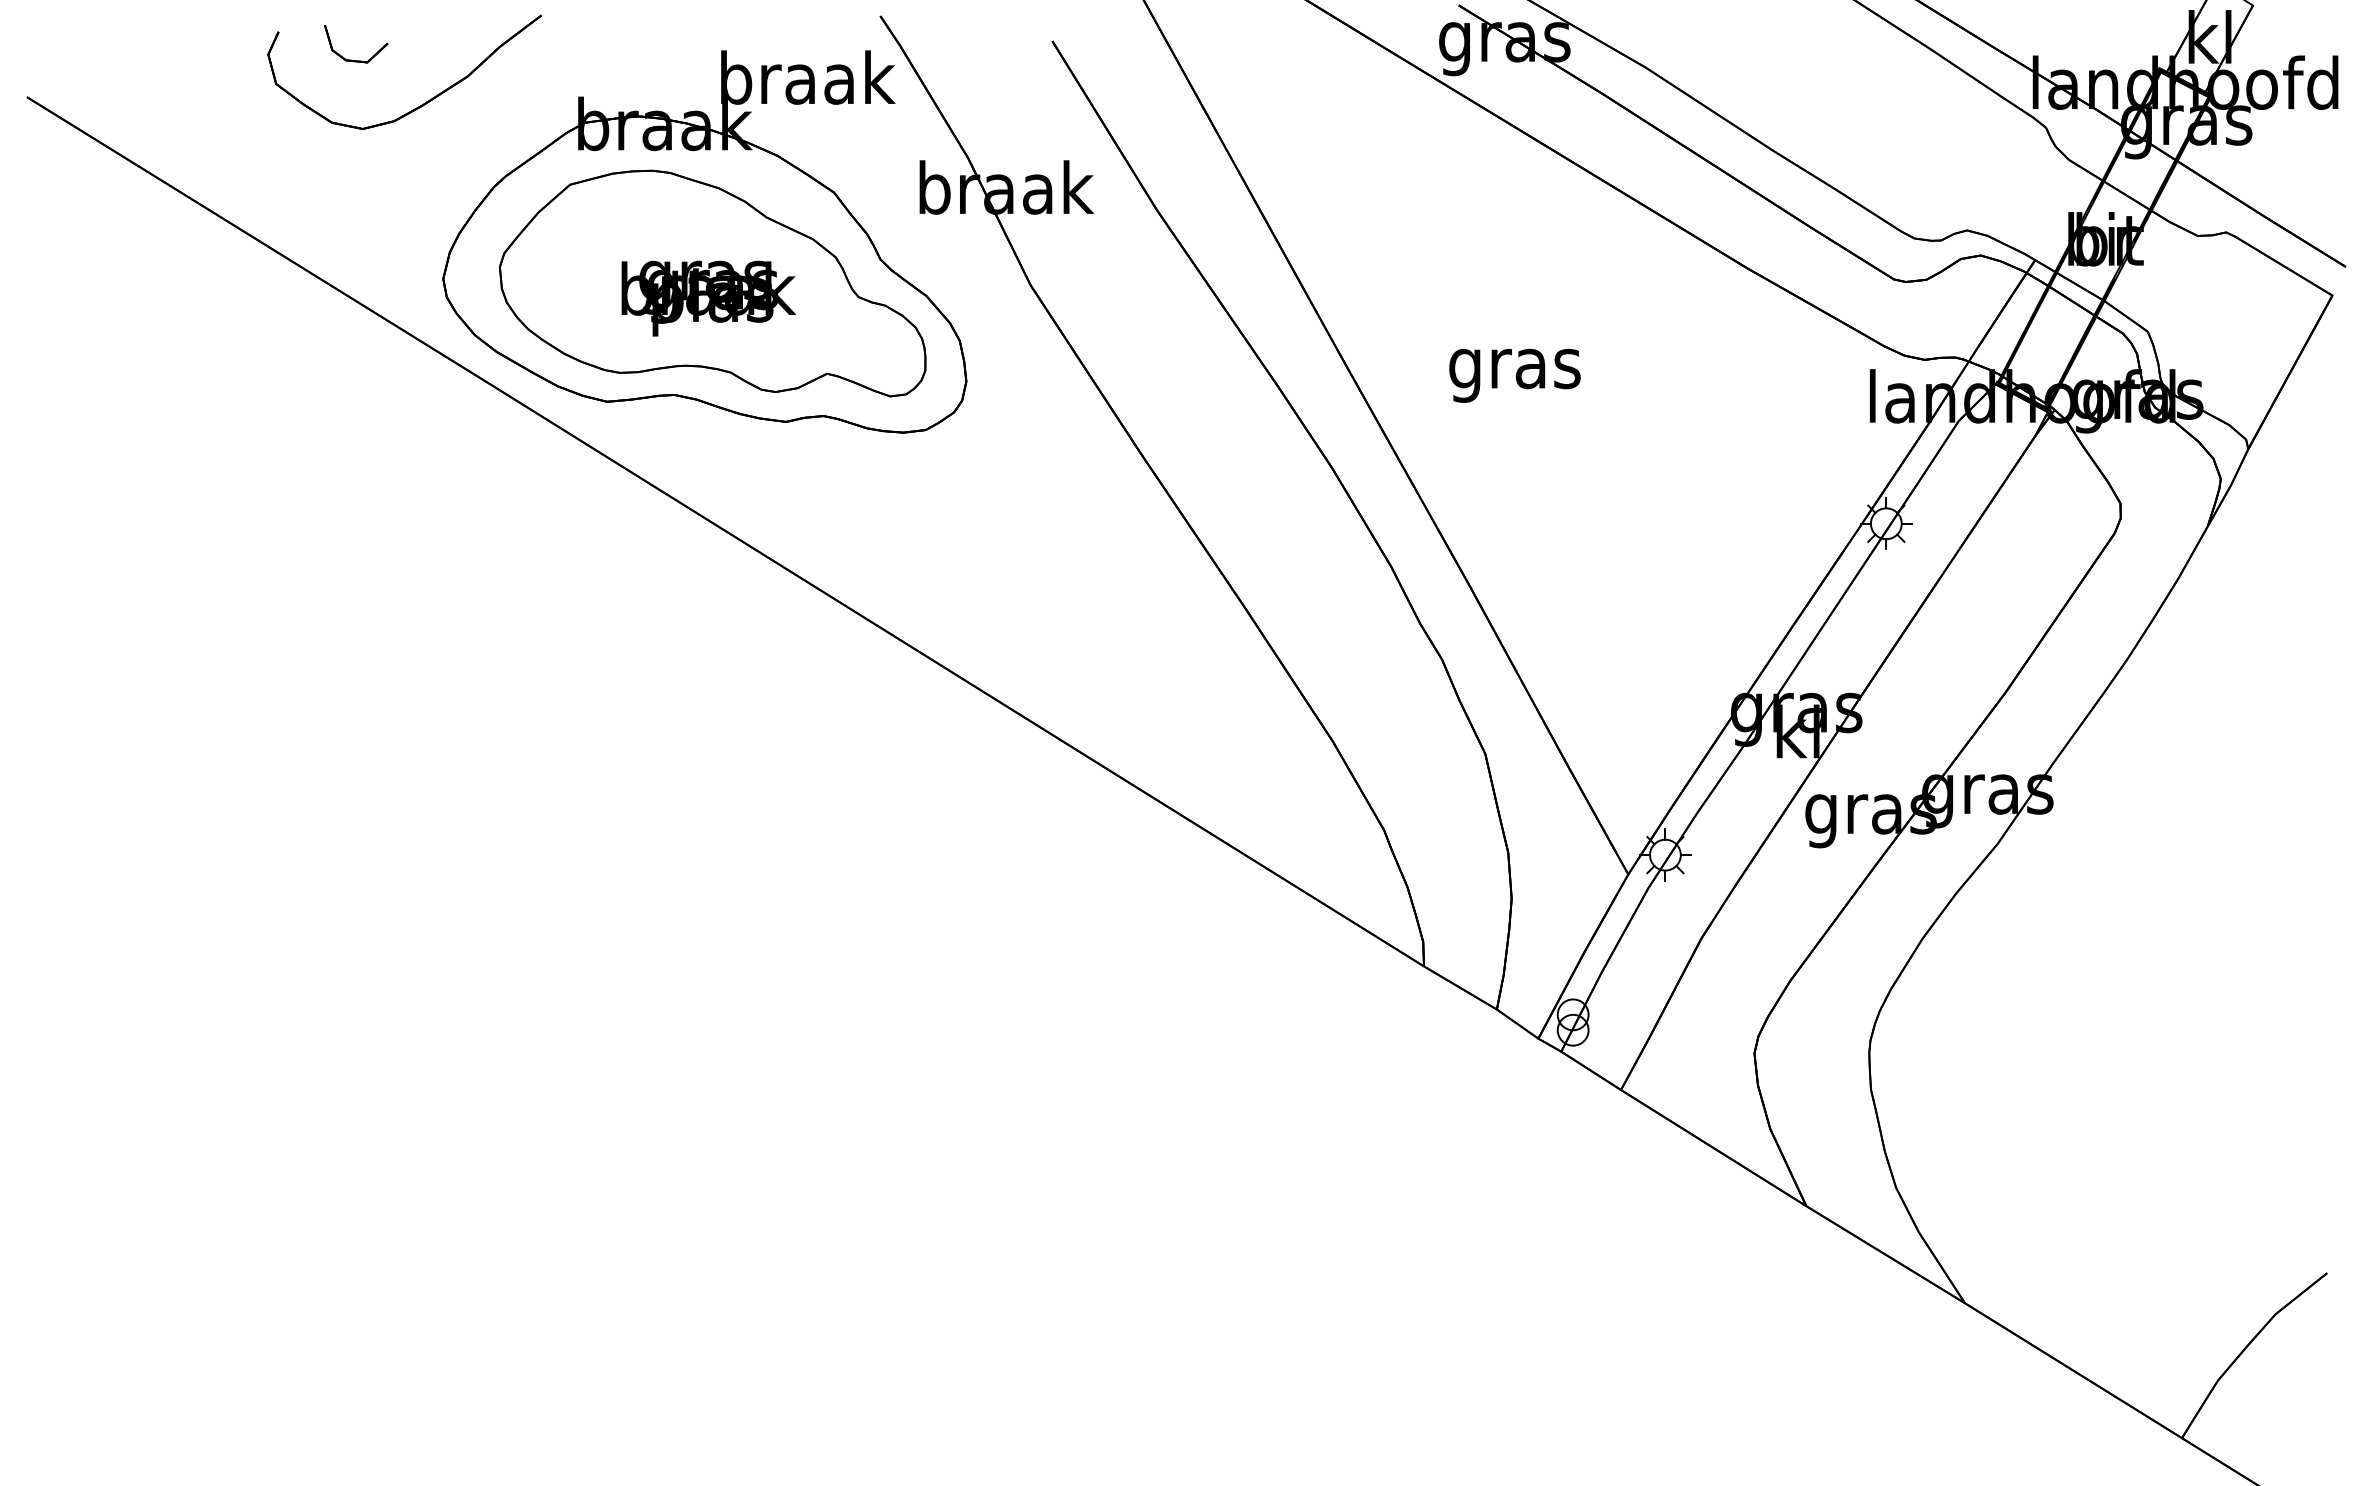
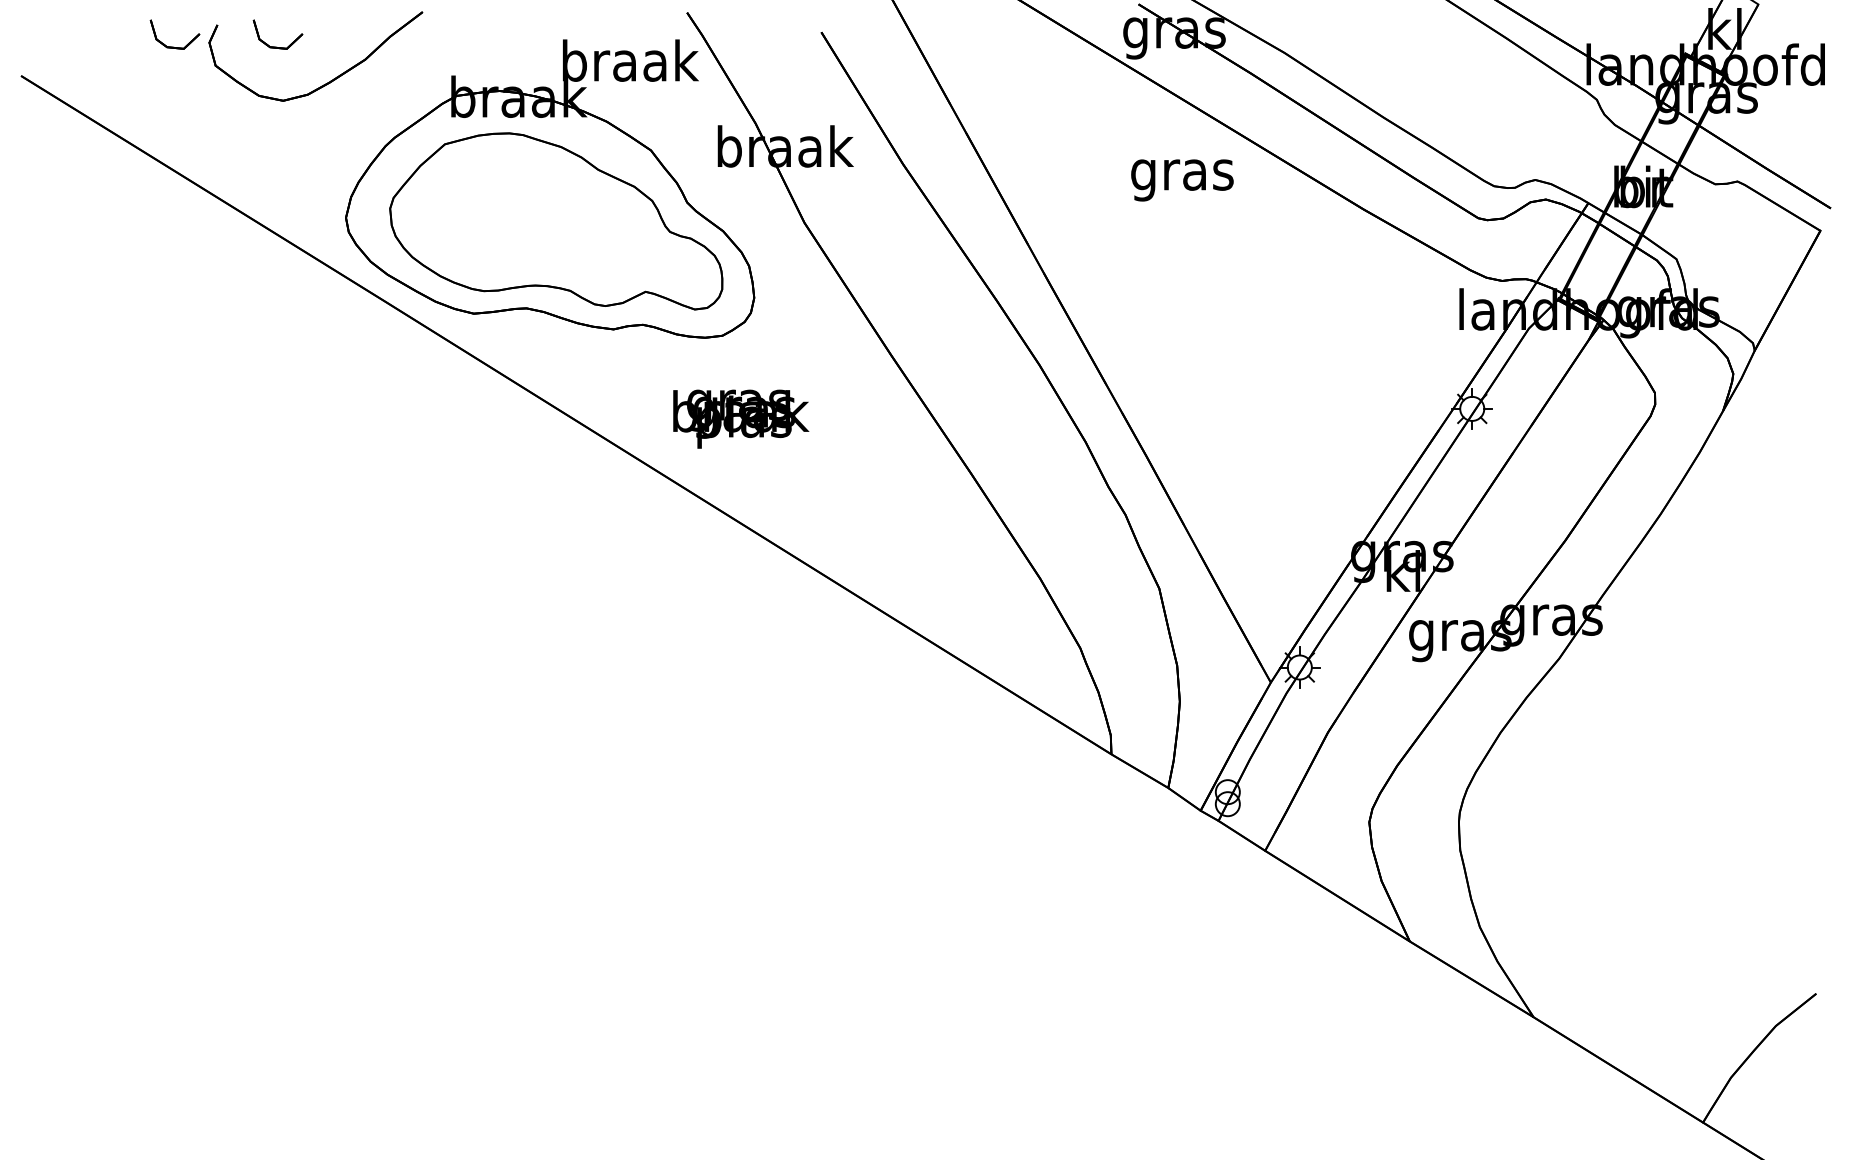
part: (222, 59) -> (173, 46), added
text: (709, 297) -> (741, 418), moved
text: (1515, 375) -> (1182, 180), moved

